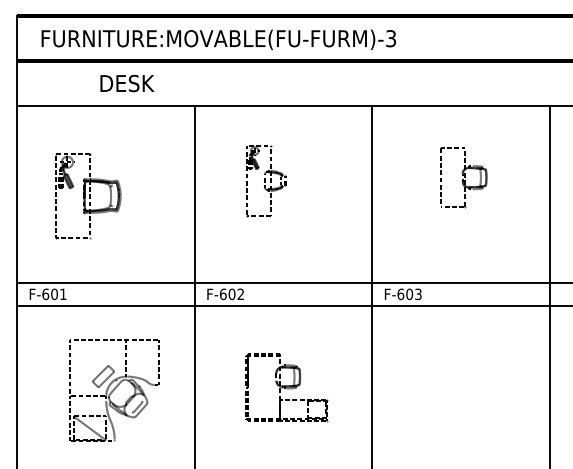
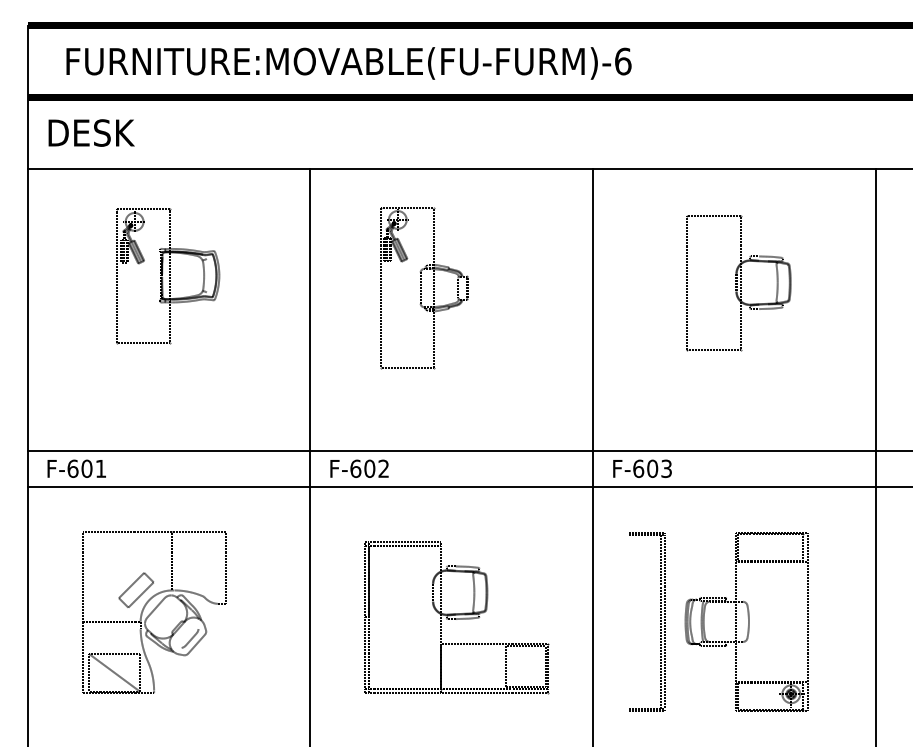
text: (391, 38) -> (623, 61), FURNITURE:MOVABLE(FU-FURM)-3 -> FURNITURE:MOVABLE(FU-FURM)-6
text: (127, 83) -> (91, 132), moved
part: (463, 177) -> (738, 282), size x1.43
part: (266, 180) -> (424, 287), size x1.43
part: (88, 196) -> (168, 276), moved
part: (286, 387) -> (456, 617), size x1.43
part: (114, 390) -> (153, 612), moved
part: (442, 390) -> (704, 621), added

